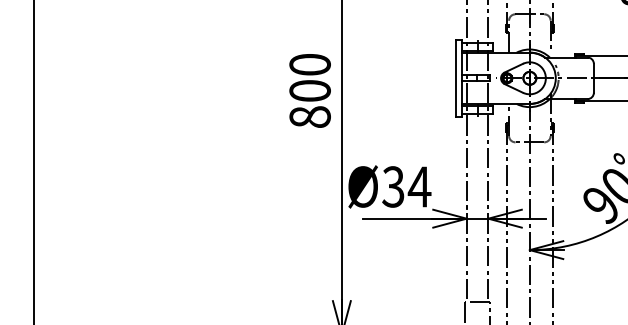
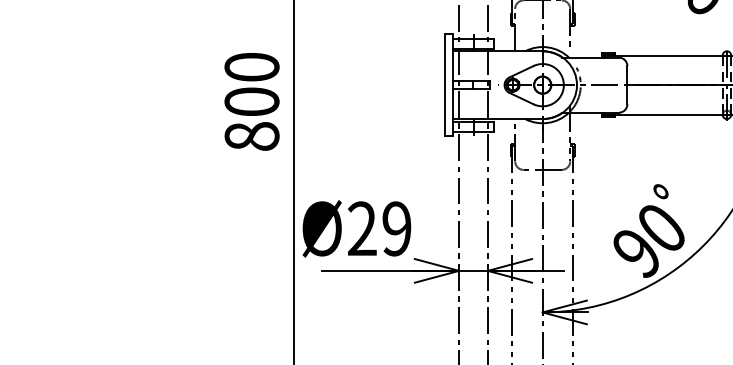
text: (406, 186) -> (379, 228), Ø34 -> Ø29

